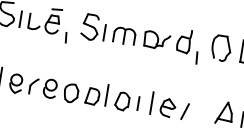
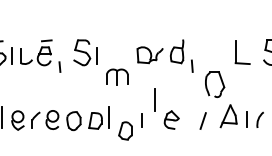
part: (124, 35) -> (117, 76), moved
part: (228, 47) -> (221, 82), moved
part: (122, 100) -> (125, 130), moved
line: (151, 102) -> (154, 99), moved
line: (184, 110) -> (202, 120), moved

